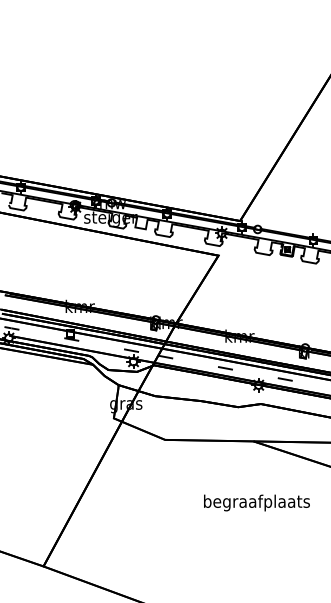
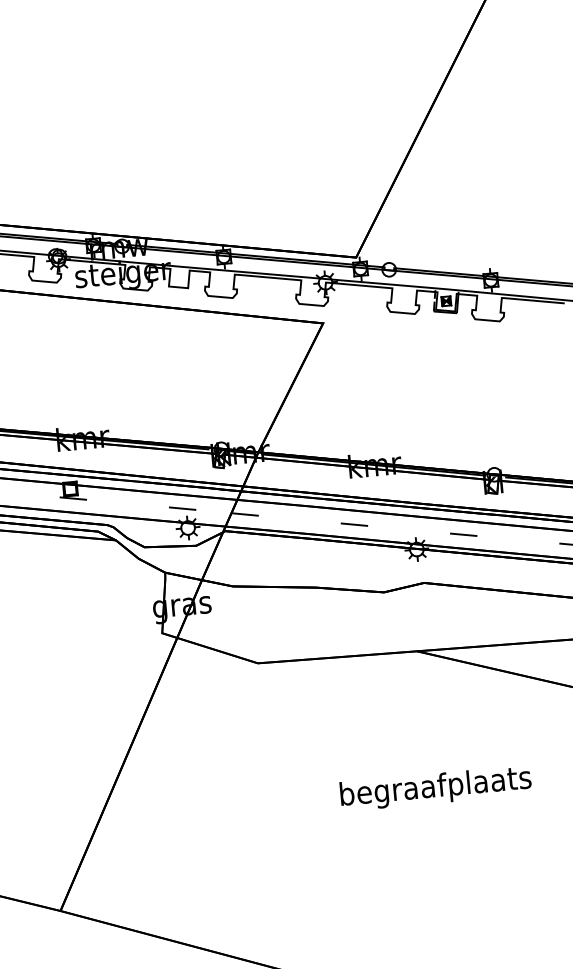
text: (256, 502) -> (435, 787), moved

